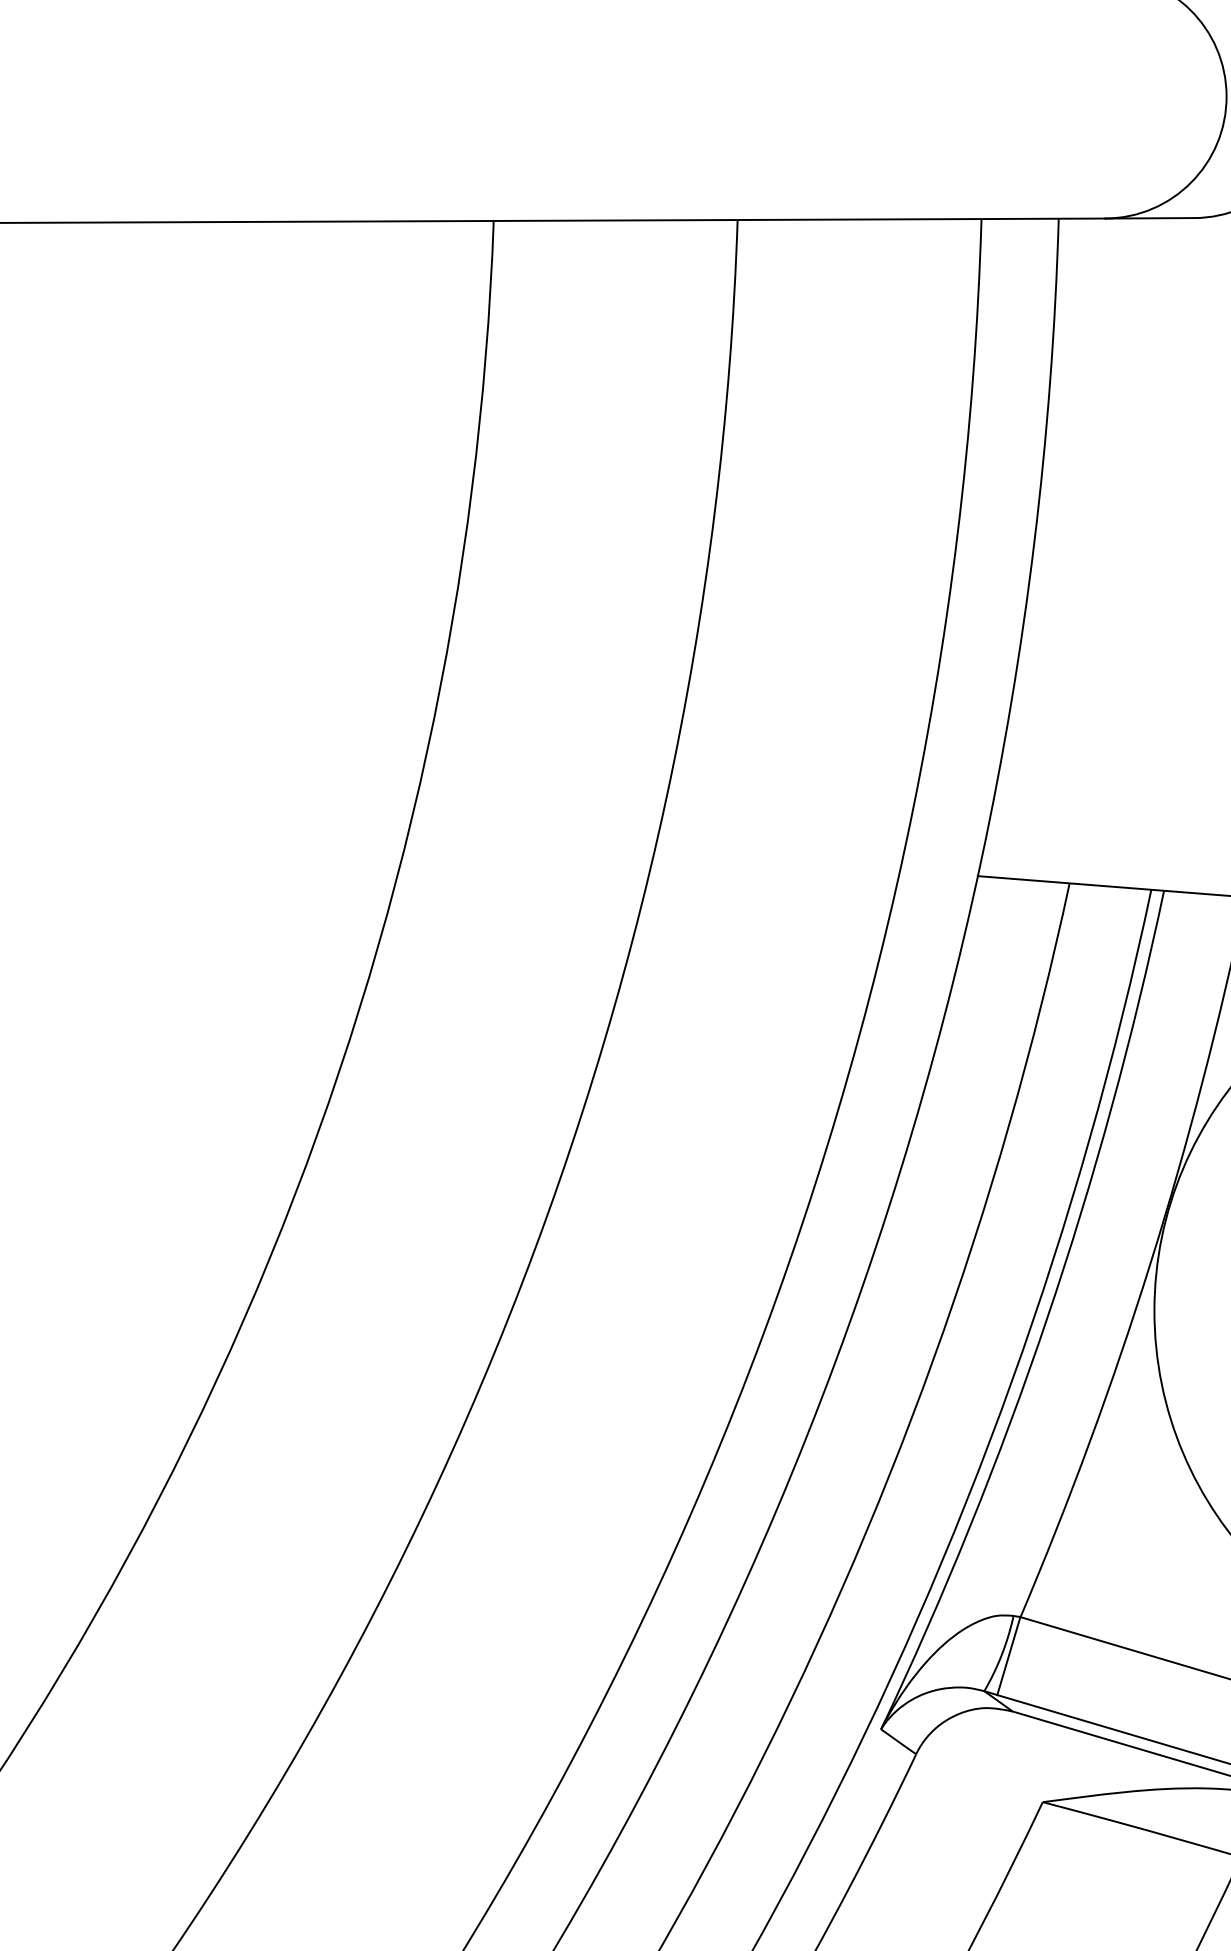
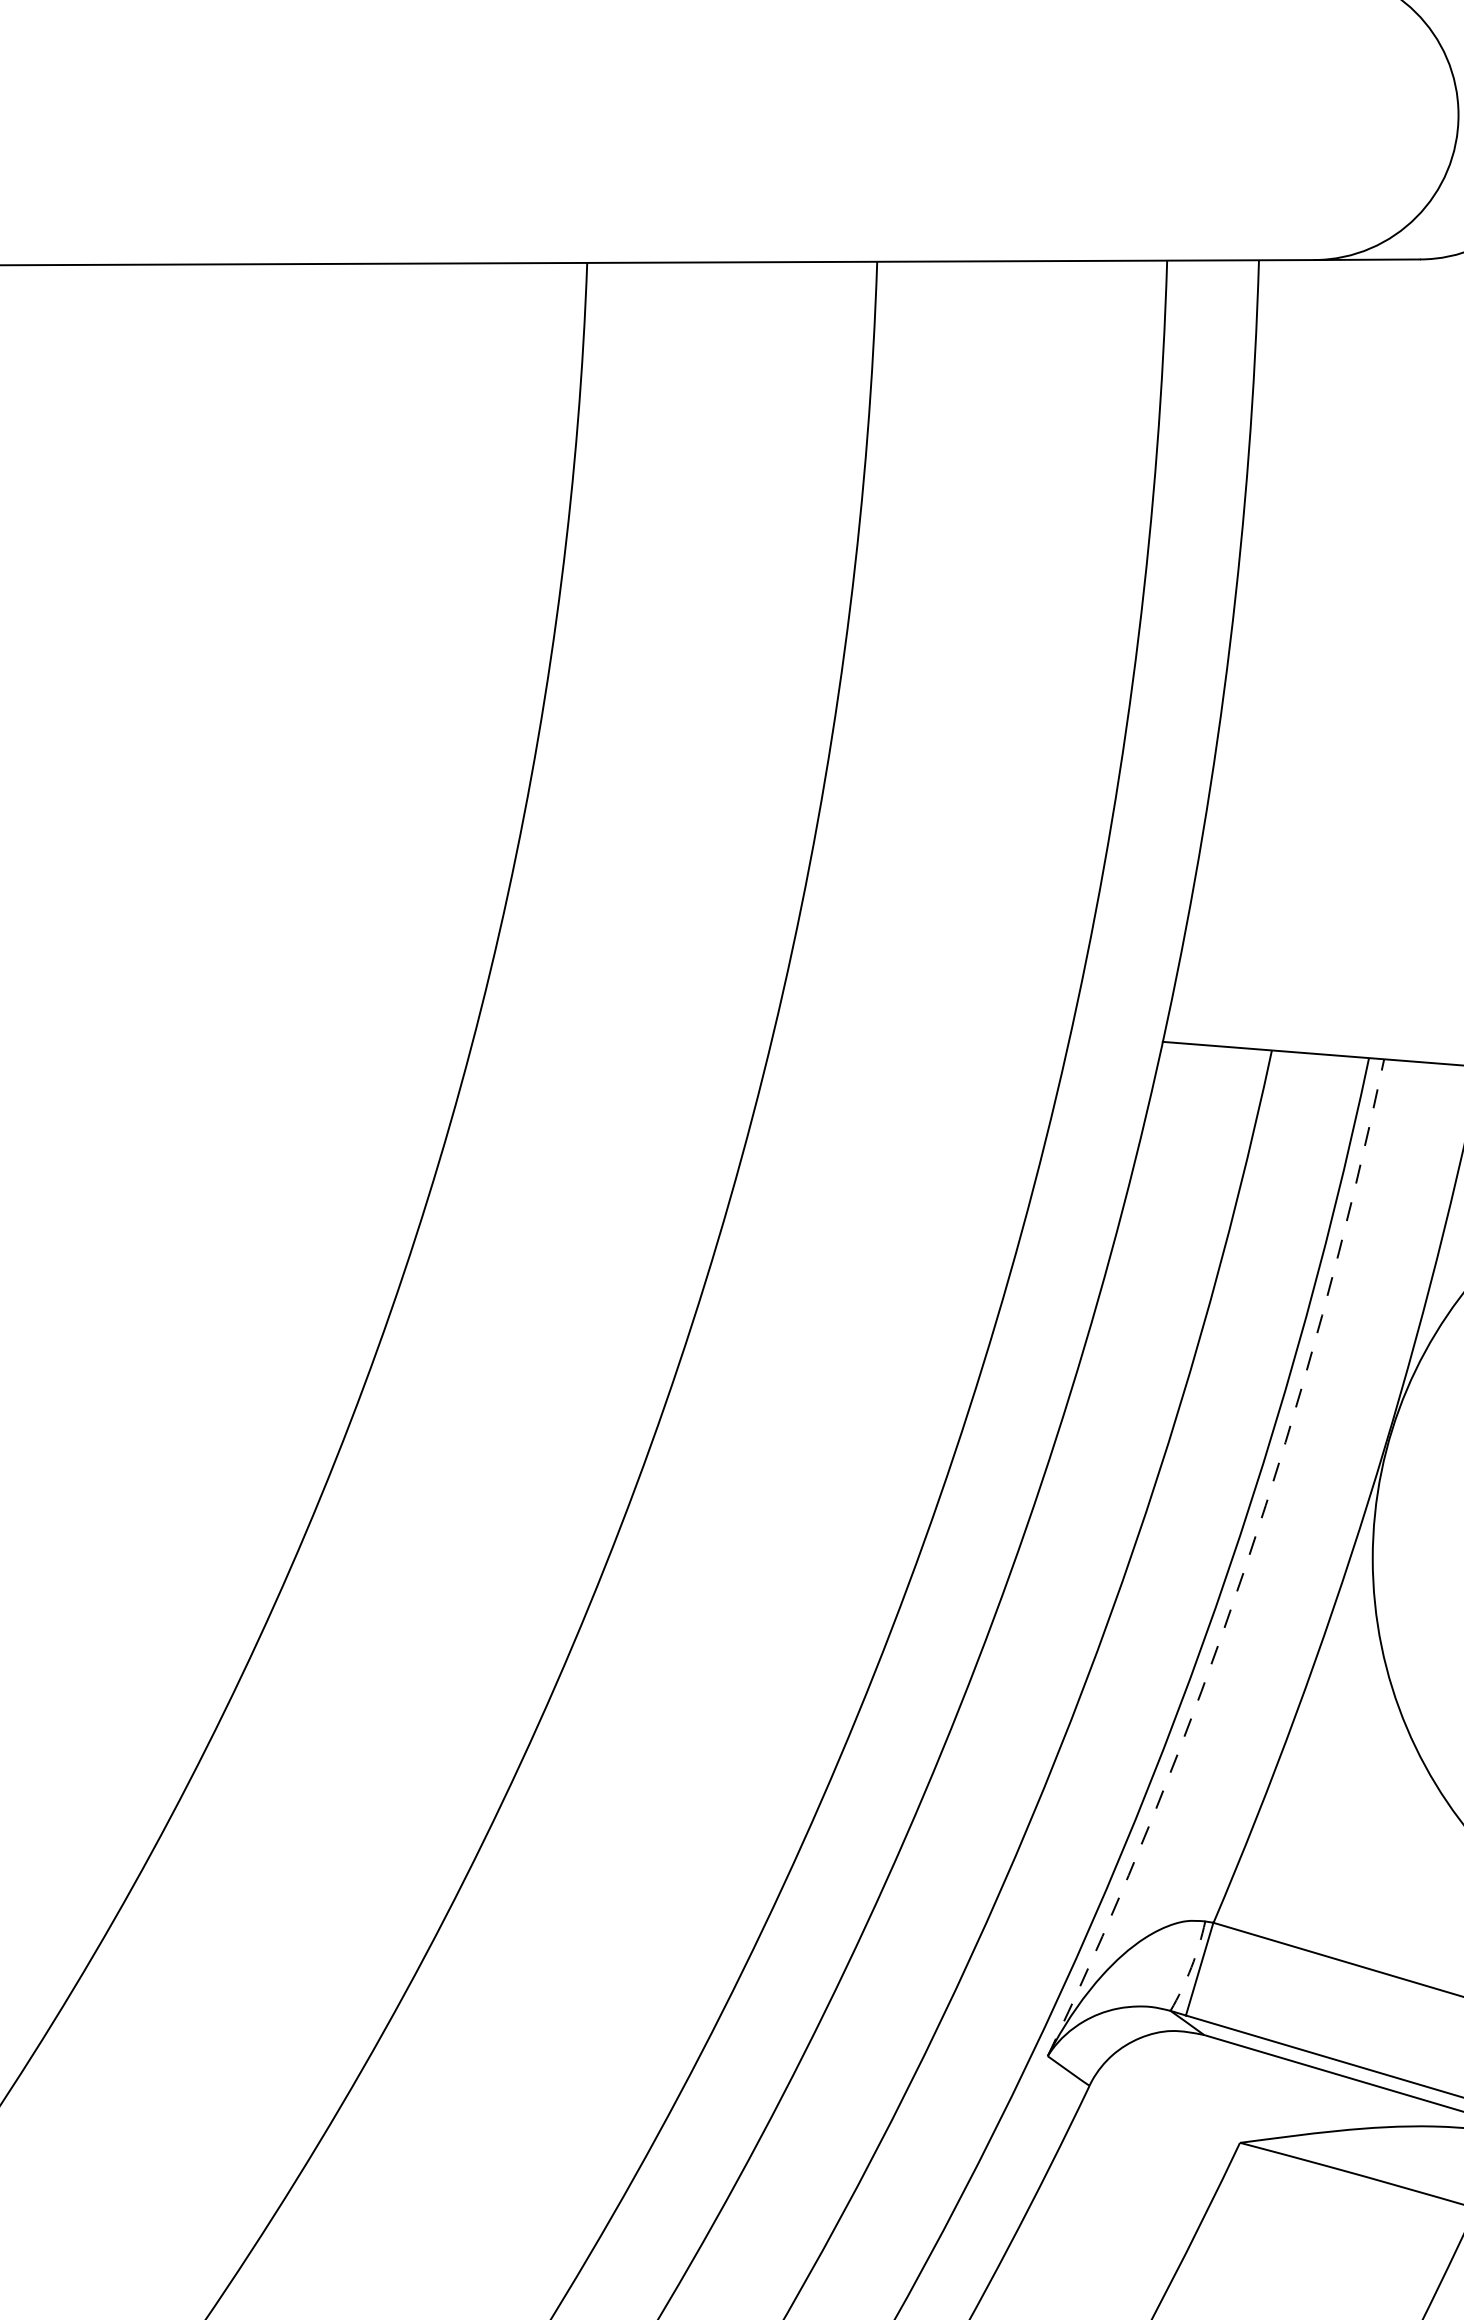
arc: (1047, 1318) -> (1245, 1567), solid -> dashed
arc: (1001, 1654) -> (1191, 1967), solid -> dashed

